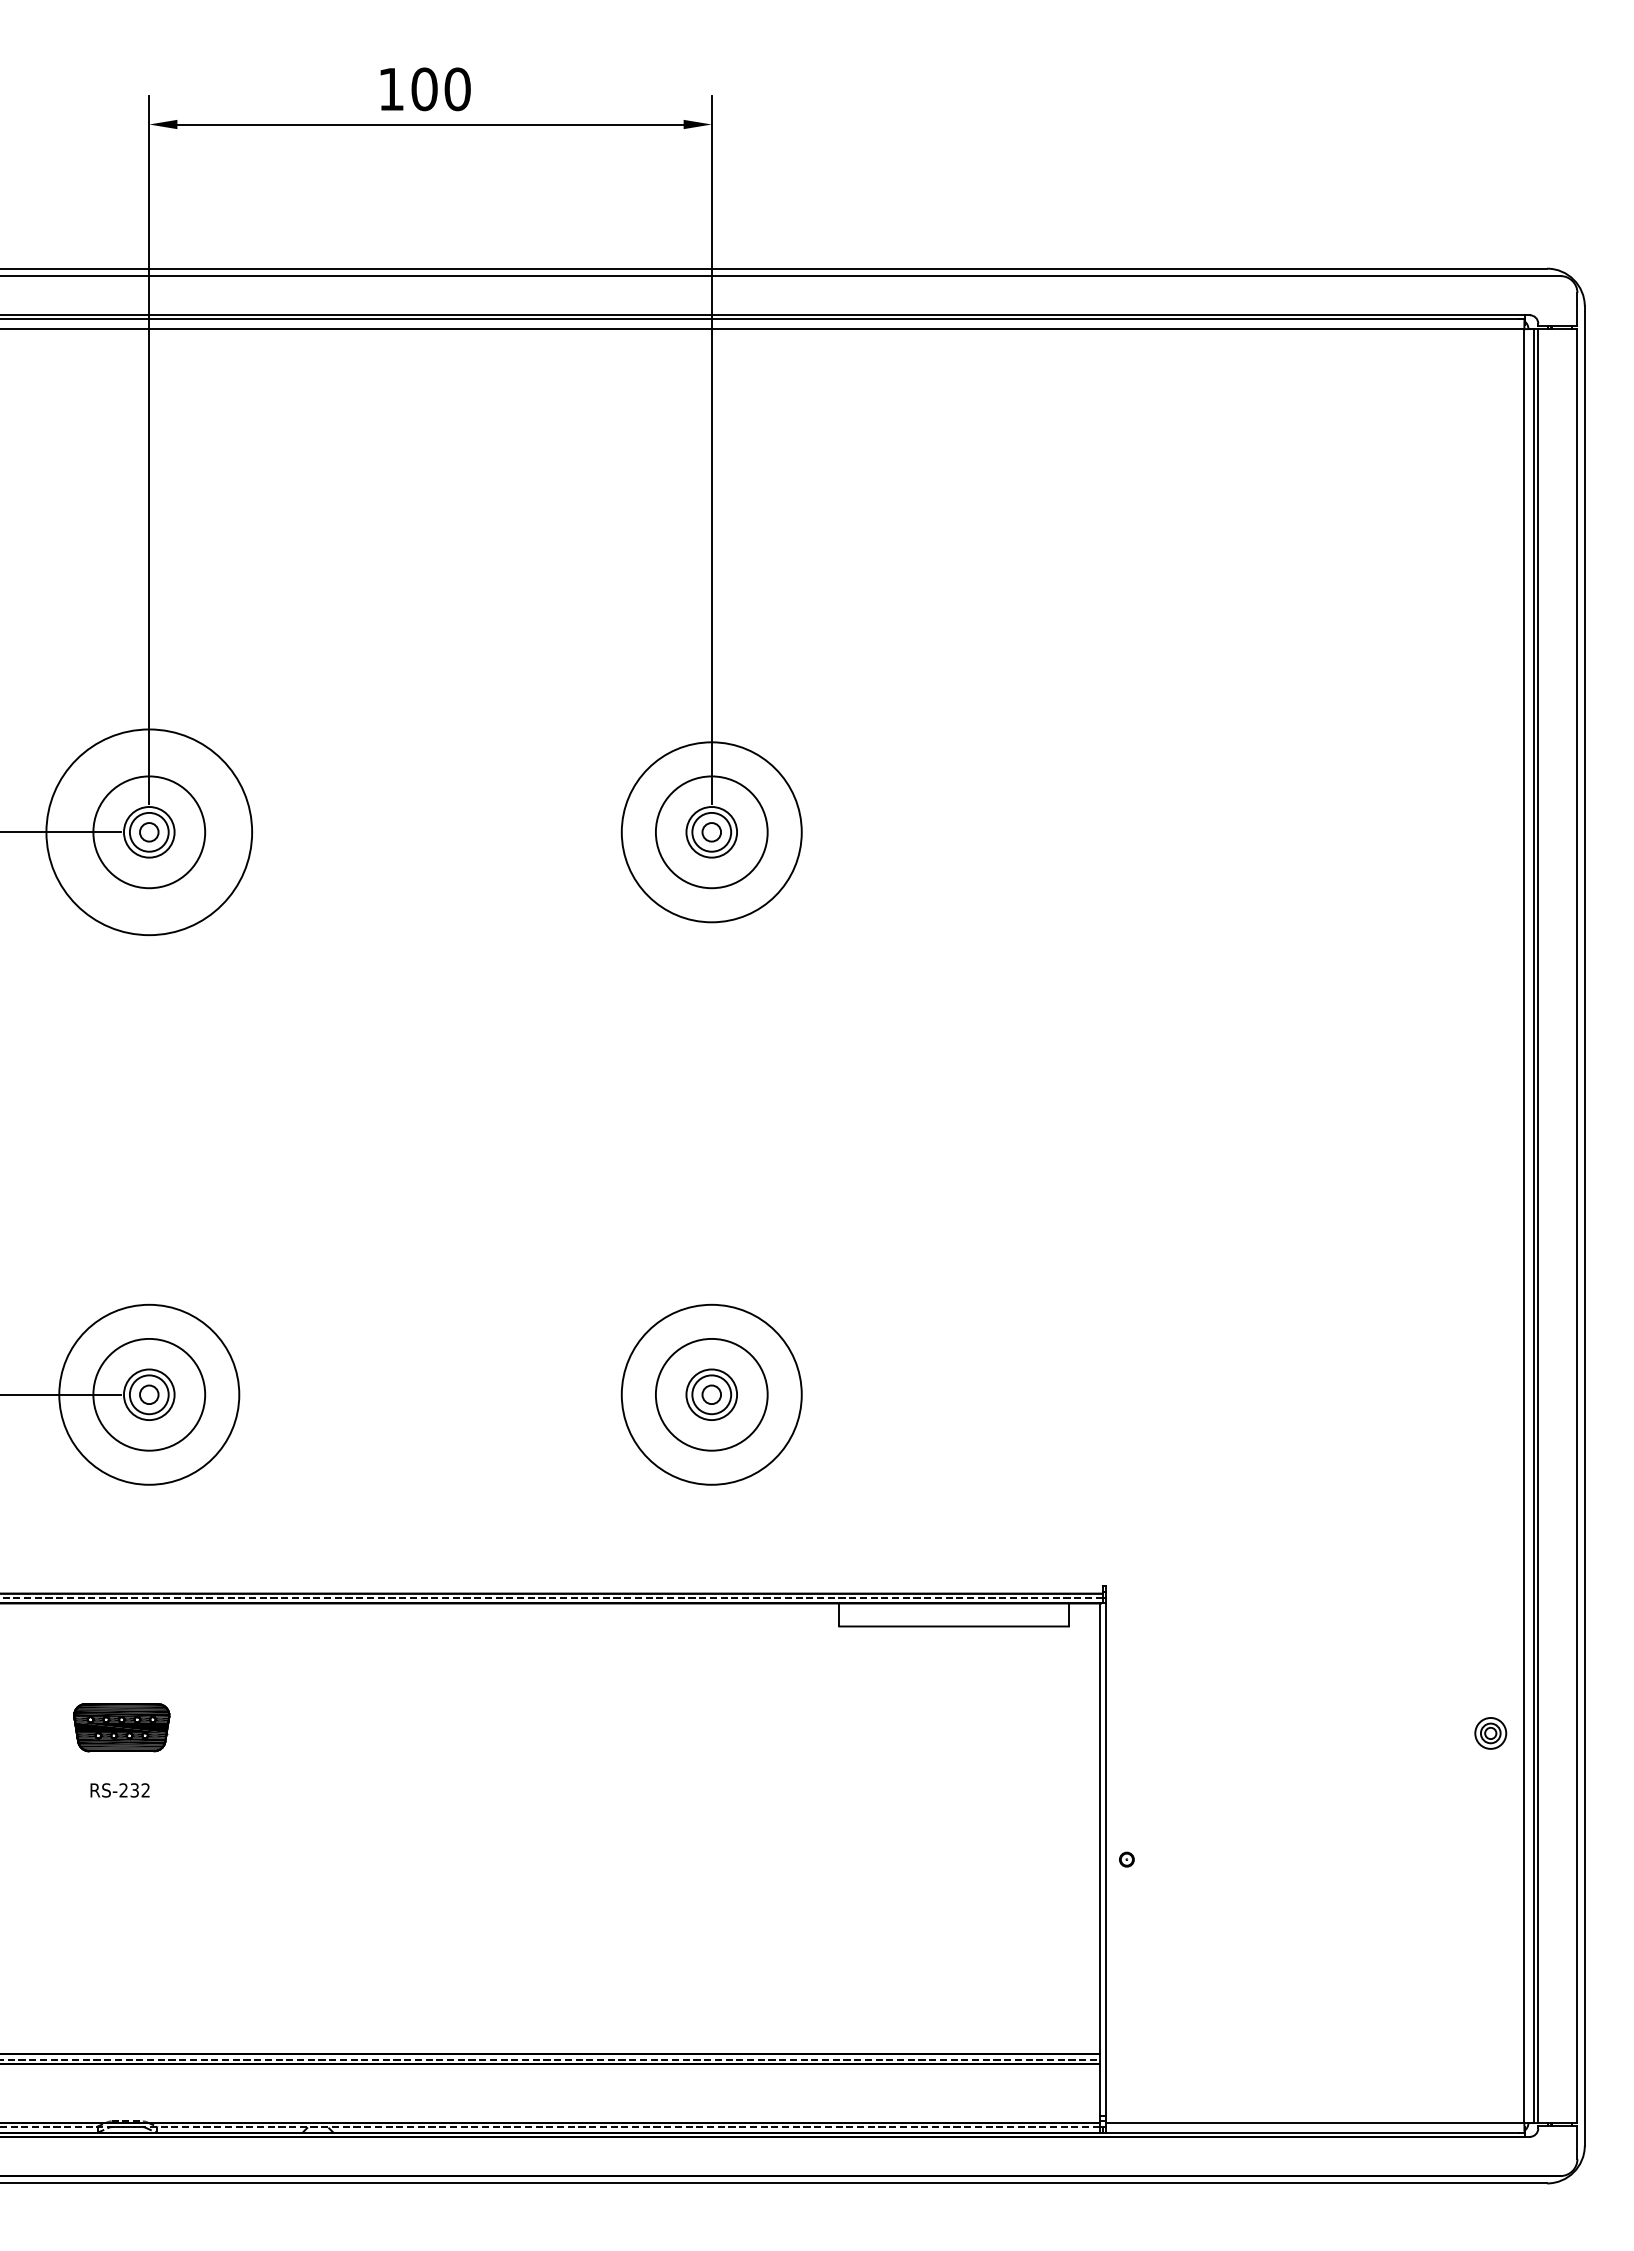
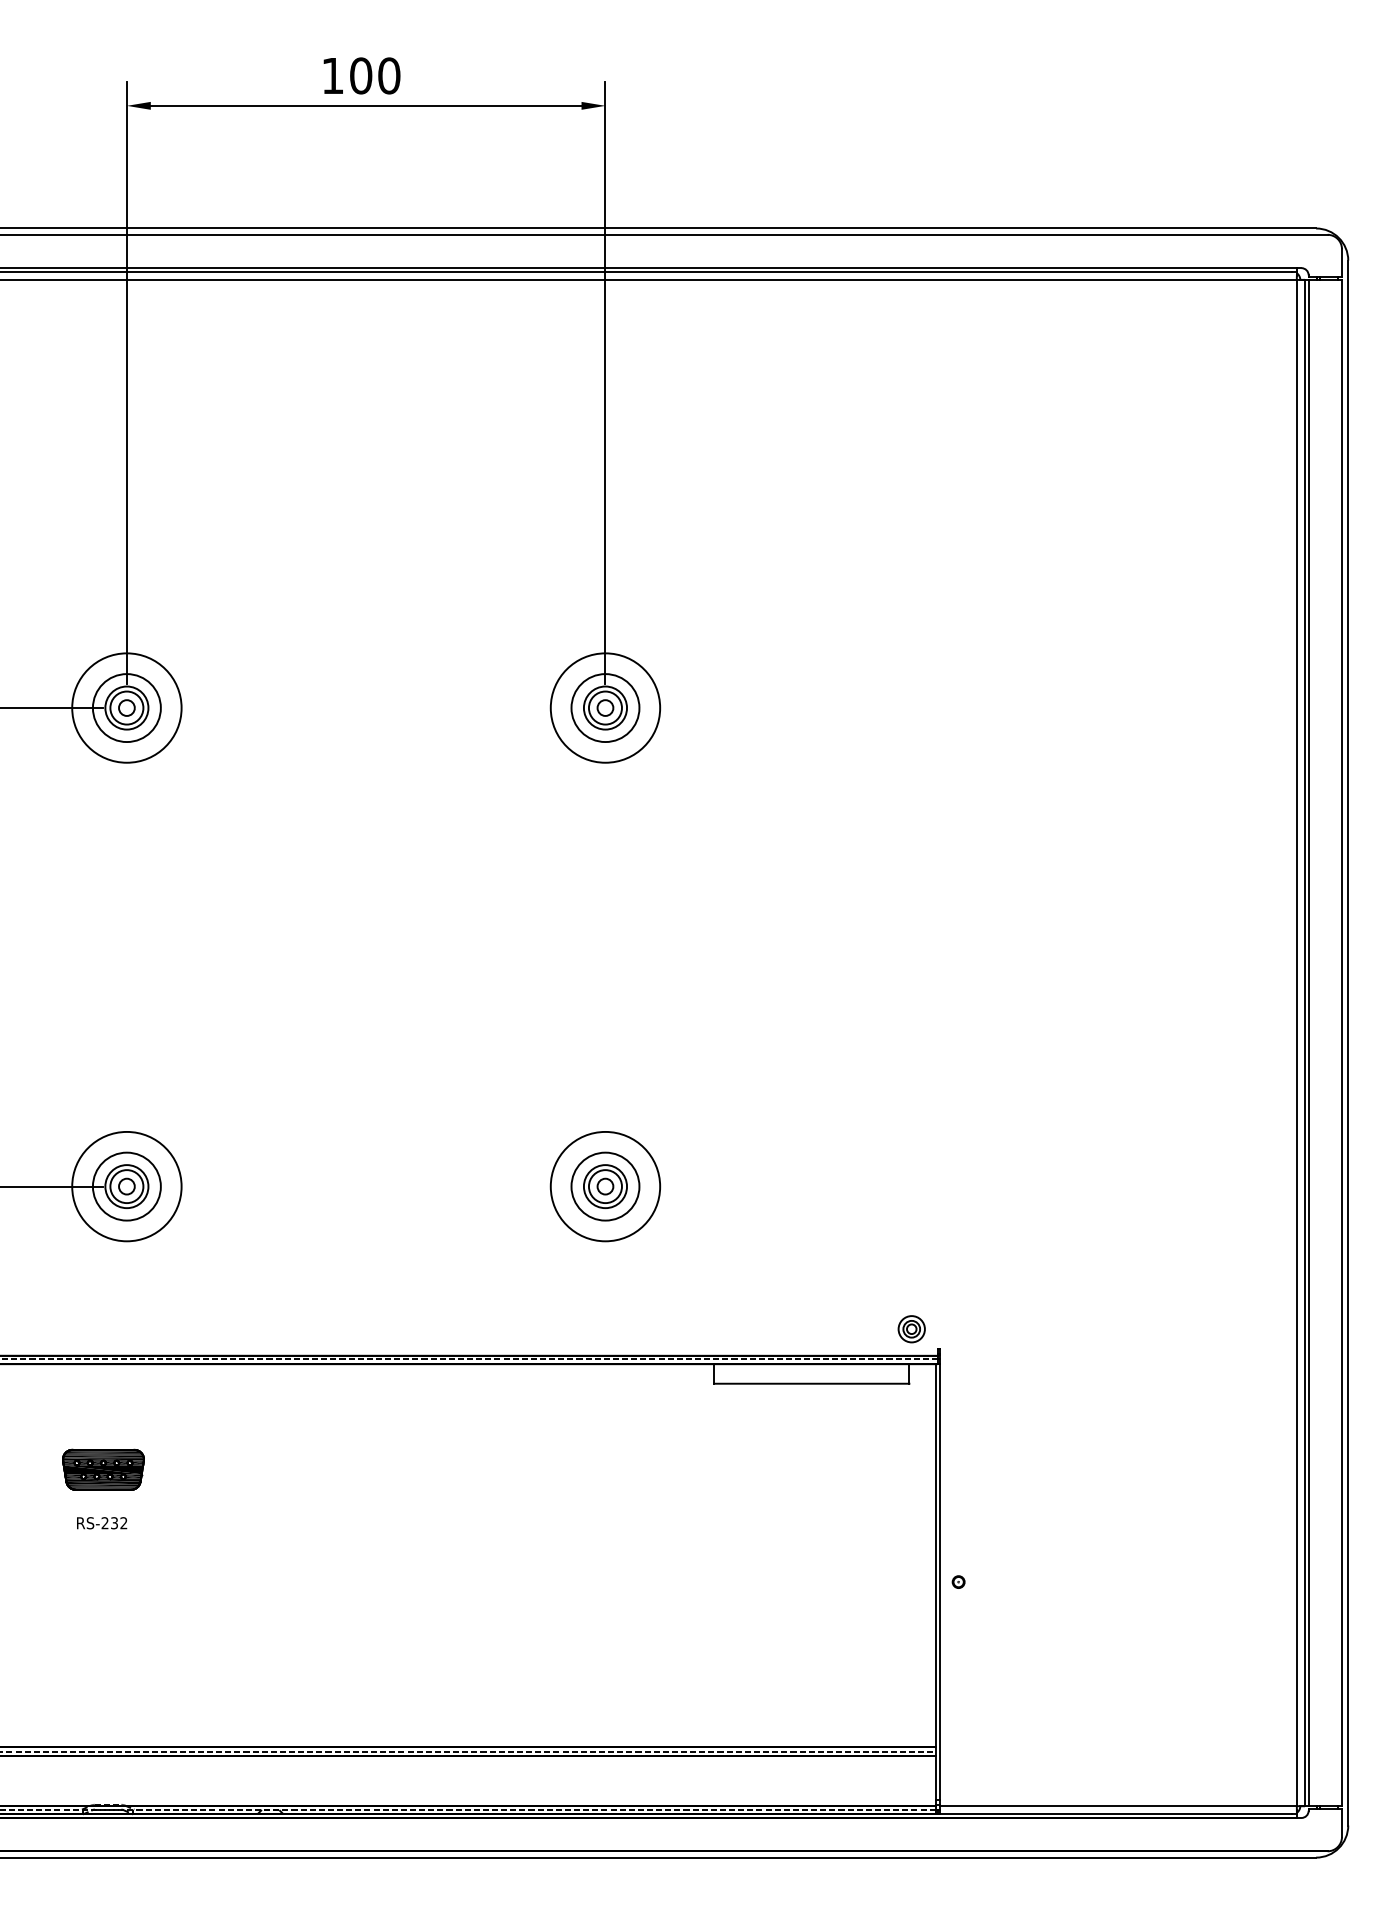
circle: (149, 832) -> (127, 708), size x0.62
circle: (149, 832) -> (127, 708), size x0.71
circle: (711, 832) -> (605, 708), size x0.71
circle: (711, 832) -> (605, 708), size x0.71
circle: (149, 1394) -> (127, 1186), size x0.71
circle: (149, 1394) -> (127, 1186), size x0.71
circle: (711, 1394) -> (605, 1186), size x0.71
circle: (711, 1394) -> (605, 1186), size x0.71
part: (1490, 1733) -> (911, 1329), moved

